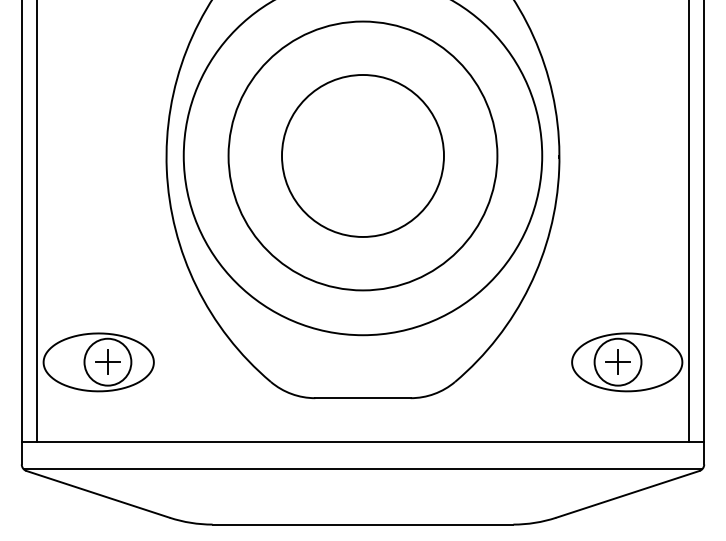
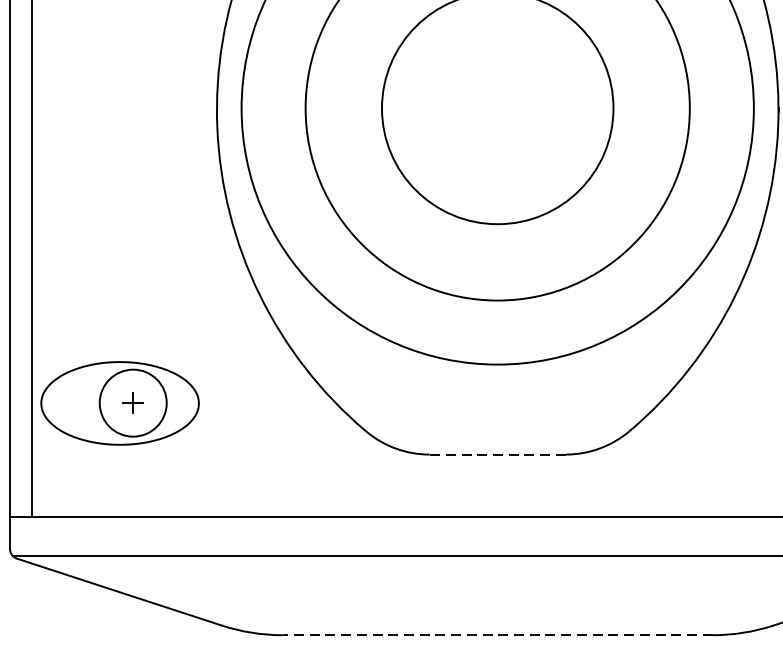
part: (107, 361) -> (132, 402), size x0.6
line: (362, 398) -> (497, 455), solid -> dashed
line: (362, 524) -> (497, 635), solid -> dashed

